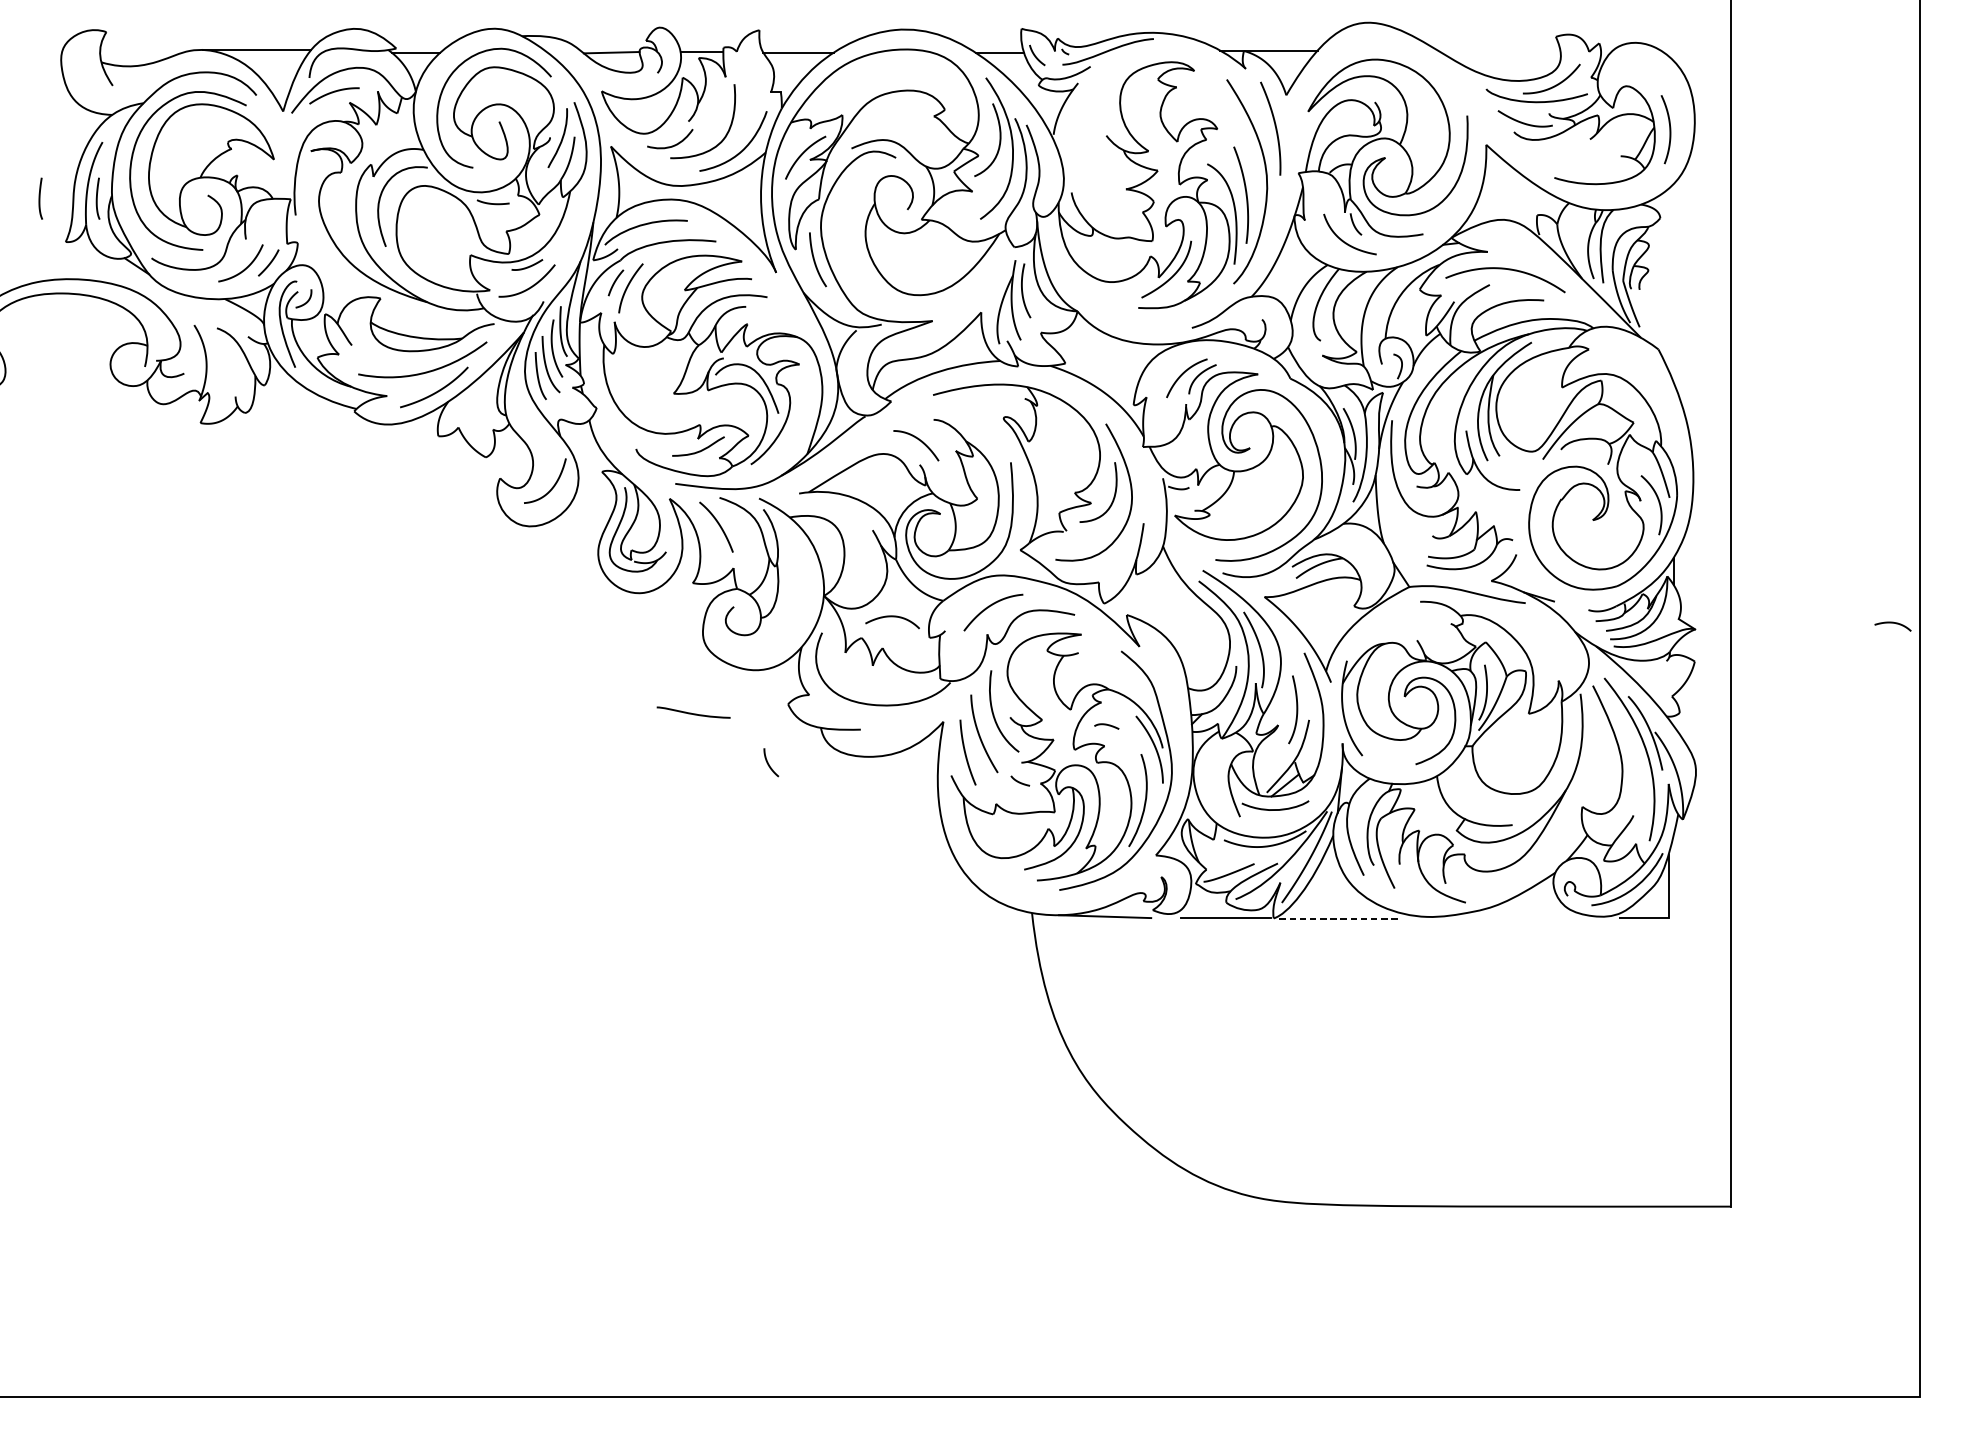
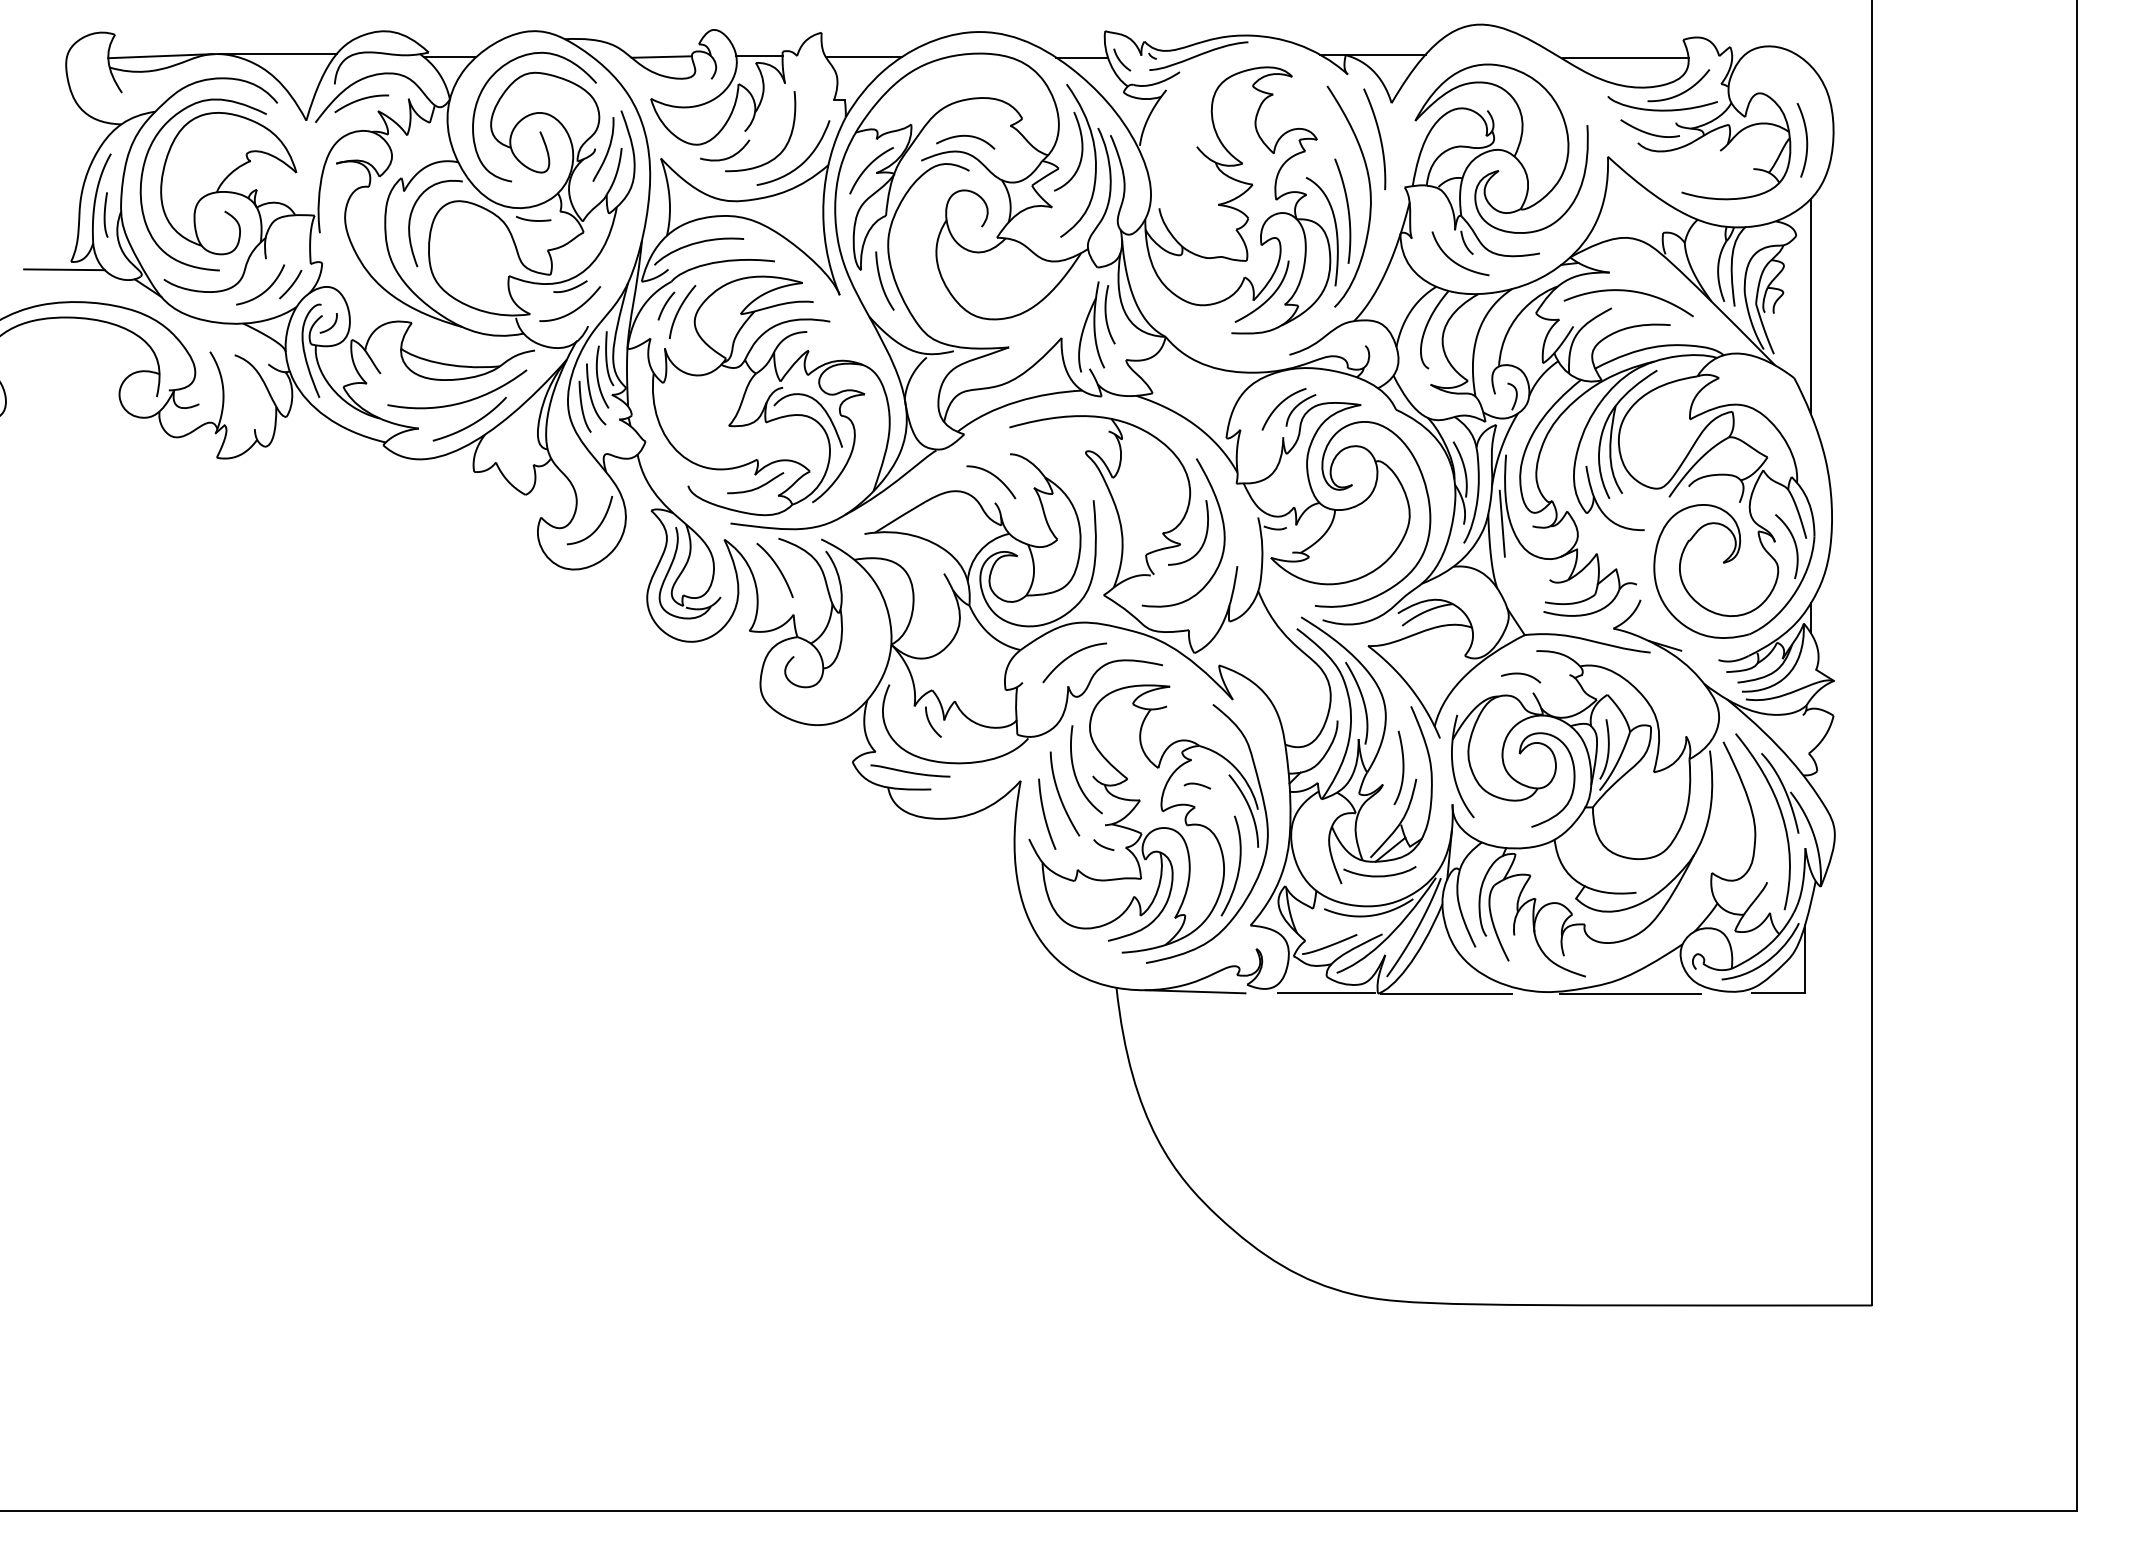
line: (148, 52) -> (160, 56), added
line: (1501, 54) -> (1624, 58), added
curve: (40, 198) -> (43, 214), removed
line: (59, 249) -> (64, 269), added
line: (1673, 283) -> (1810, 306), added
line: (1387, 483) -> (1501, 523), added
curve: (892, 616) -> (965, 136), moved
curve: (1893, 623) -> (1521, 674), moved
curve: (693, 713) -> (910, 771), moved
curve: (768, 762) -> (930, 722), moved
line: (1506, 918) -> (1629, 993), added
line: (1337, 919) -> (1446, 994), dashed -> solid

